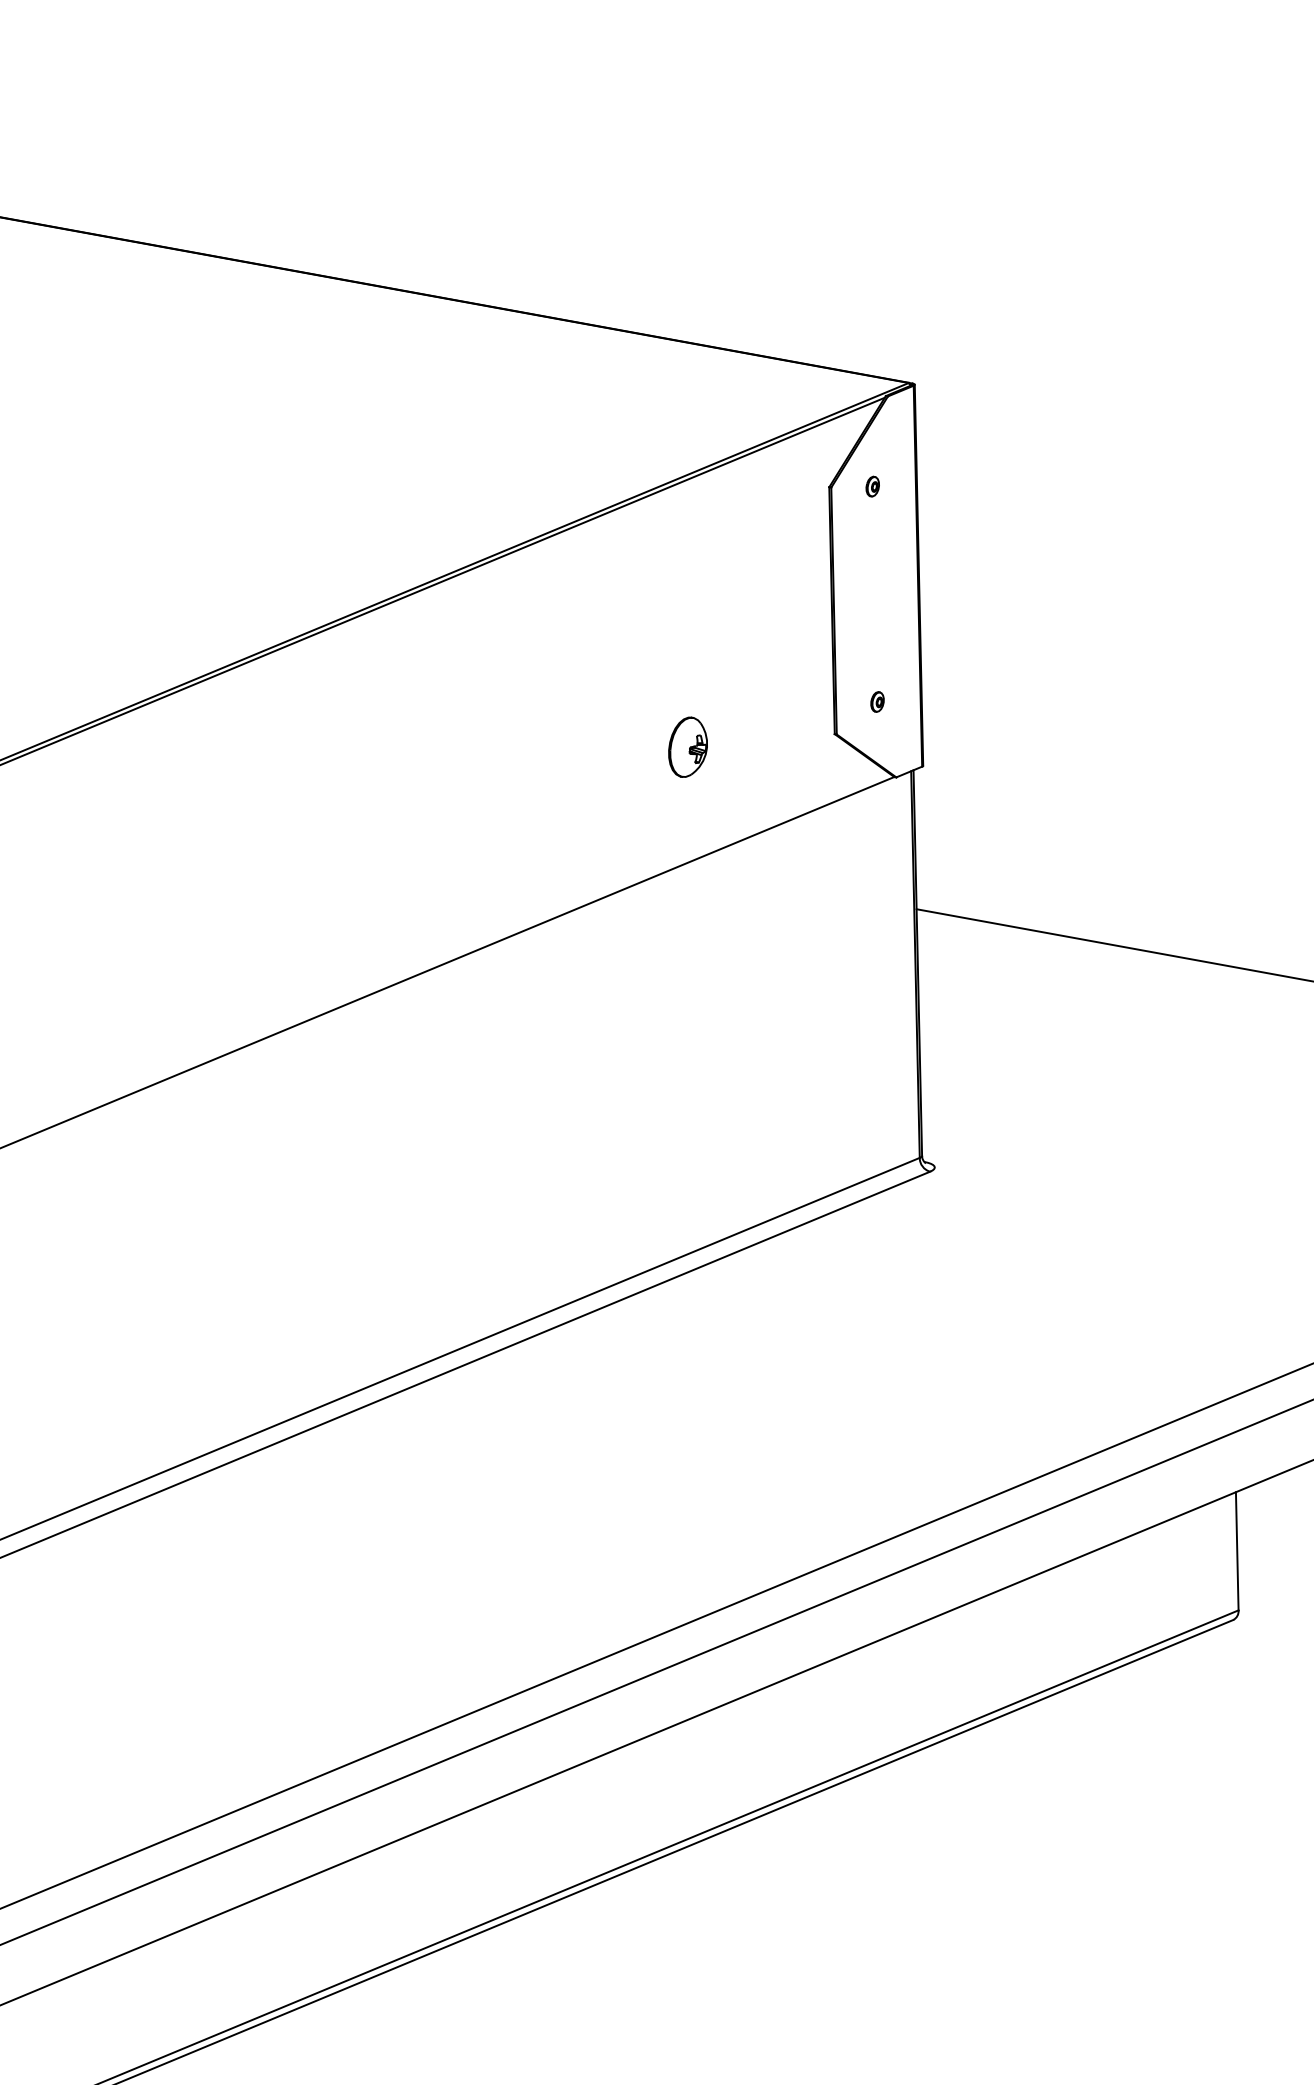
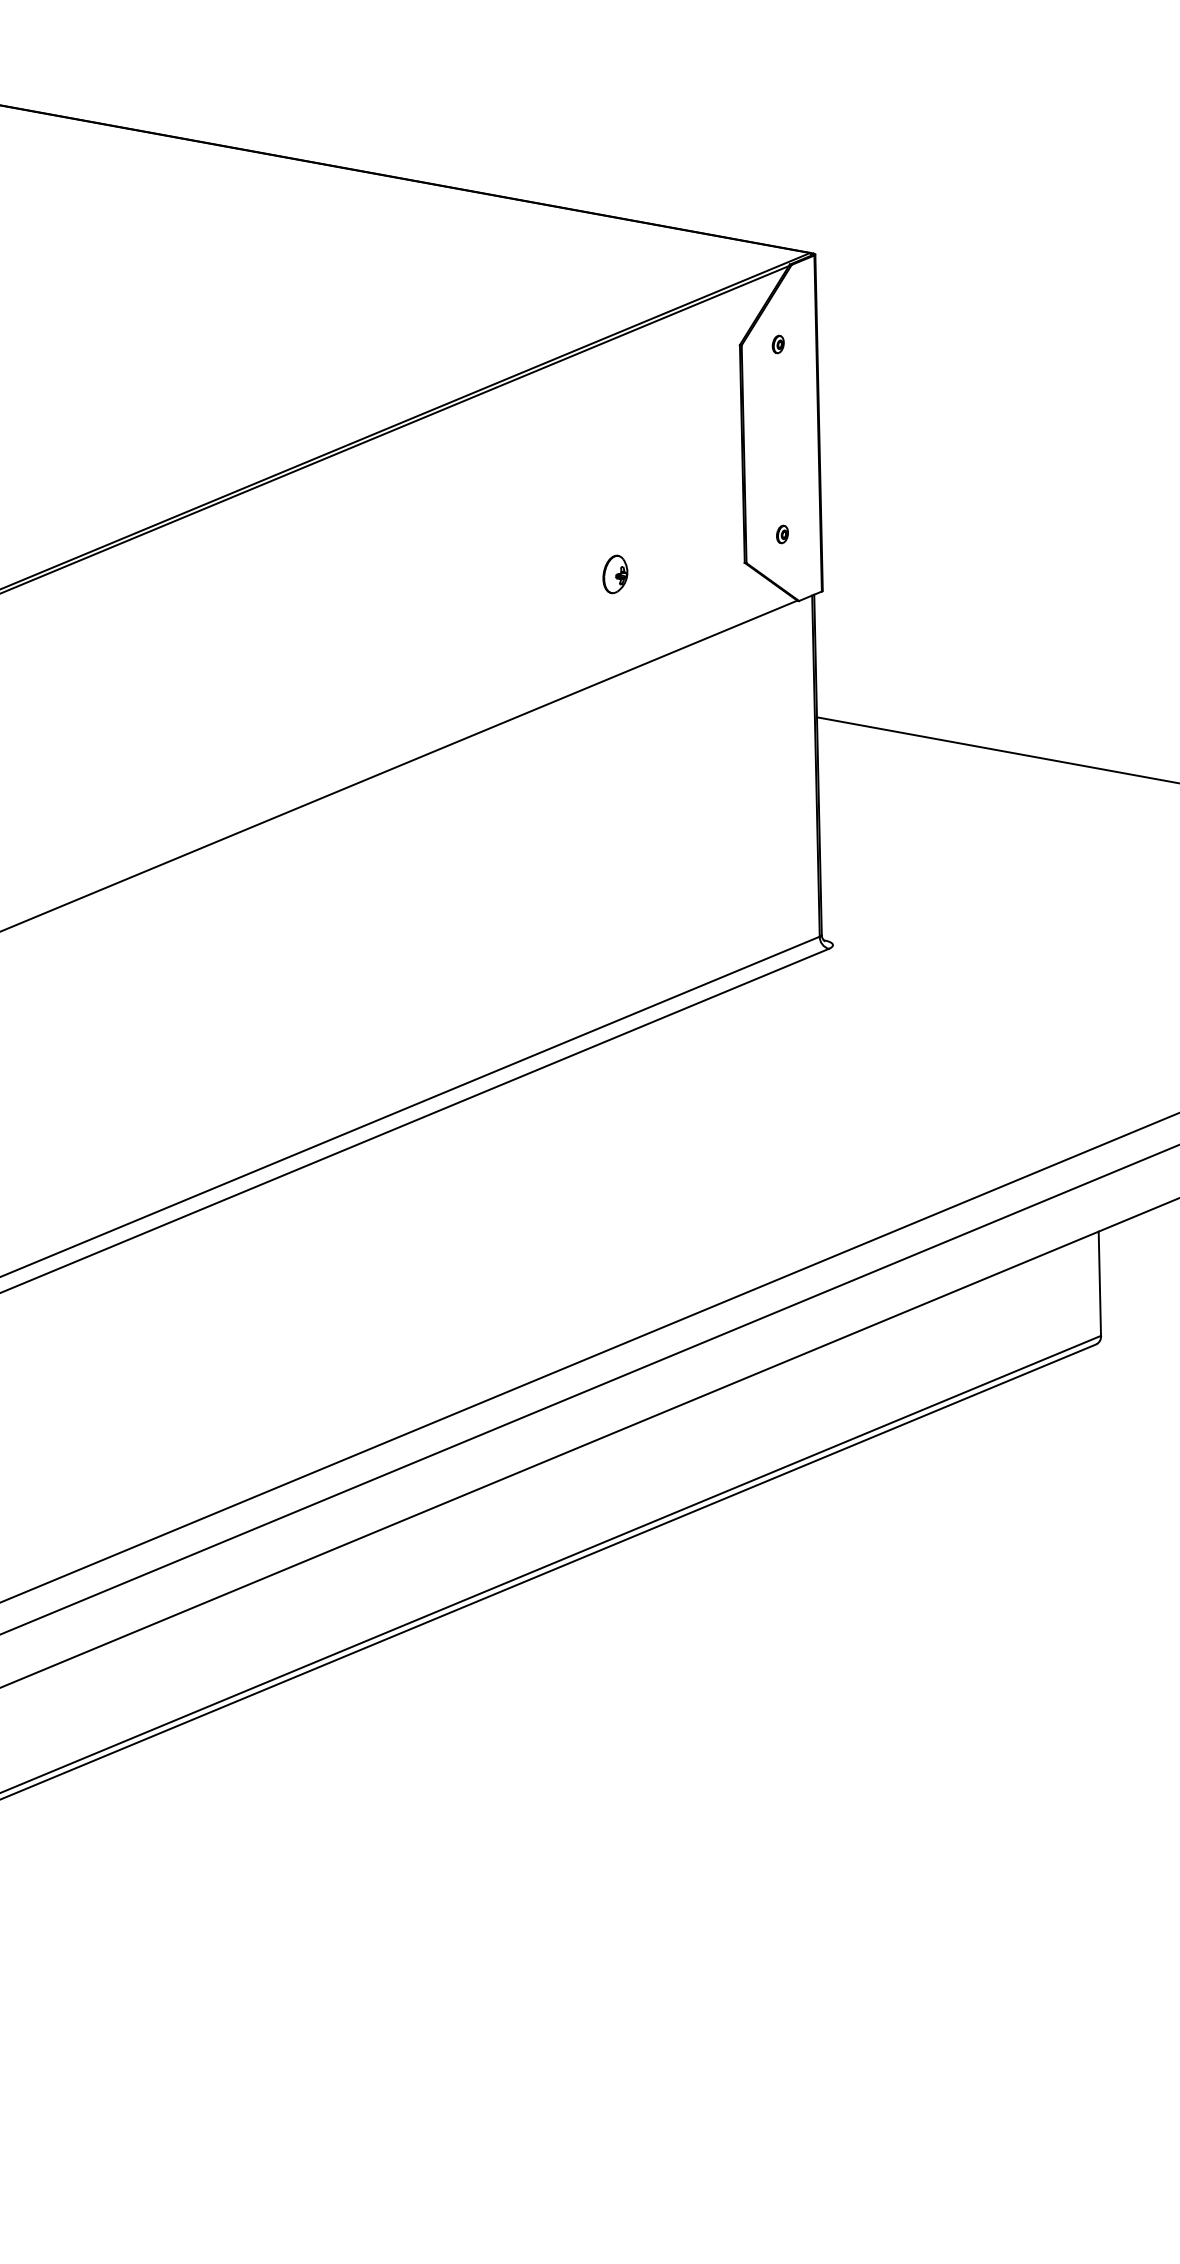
part: (688, 747) -> (615, 574), size x0.71

